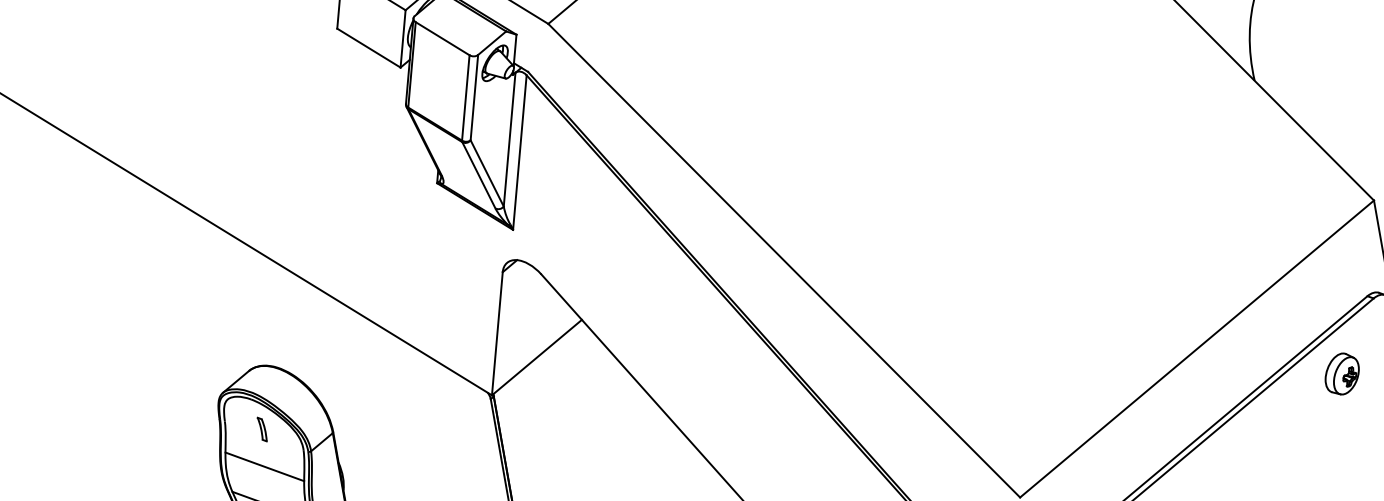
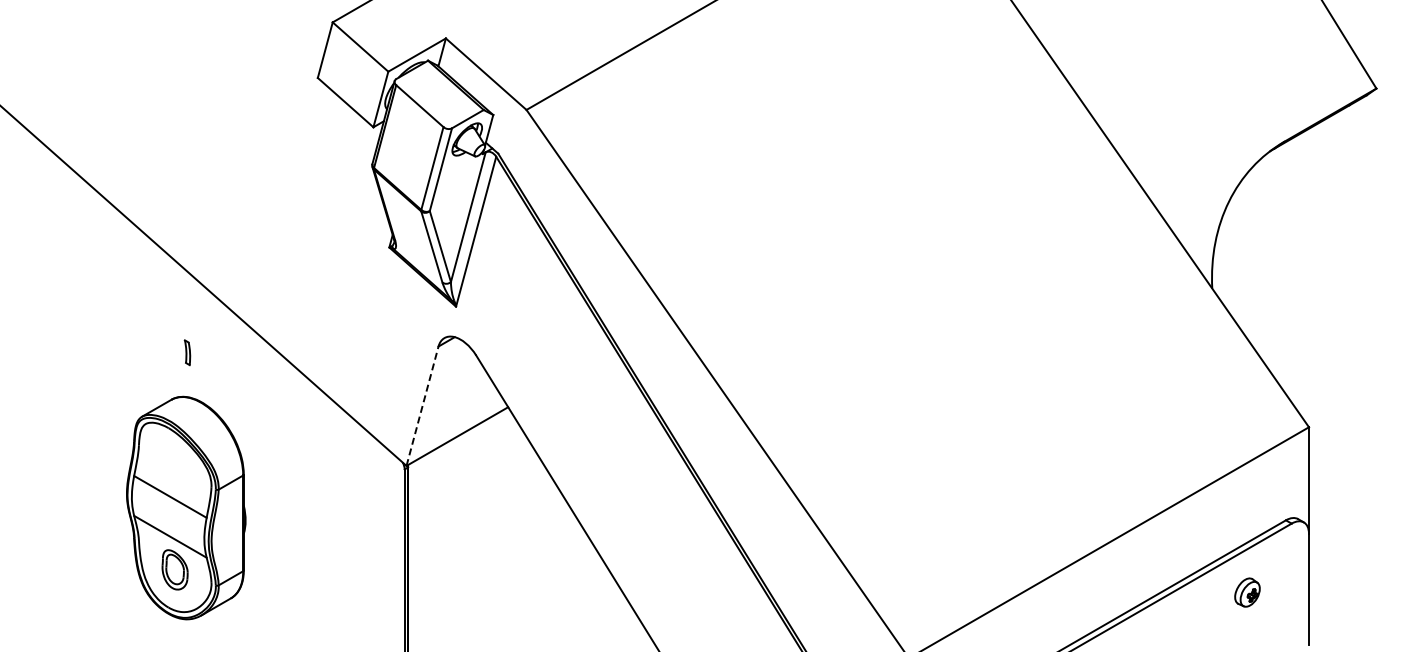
line: (497, 334) -> (422, 406), solid -> dashed
part: (1342, 373) -> (1247, 592), size x0.7
part: (262, 429) -> (187, 352), moved

